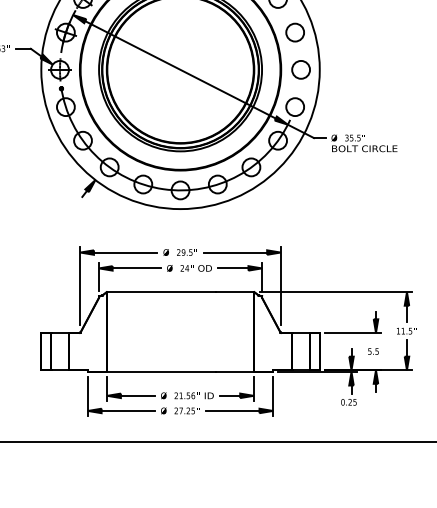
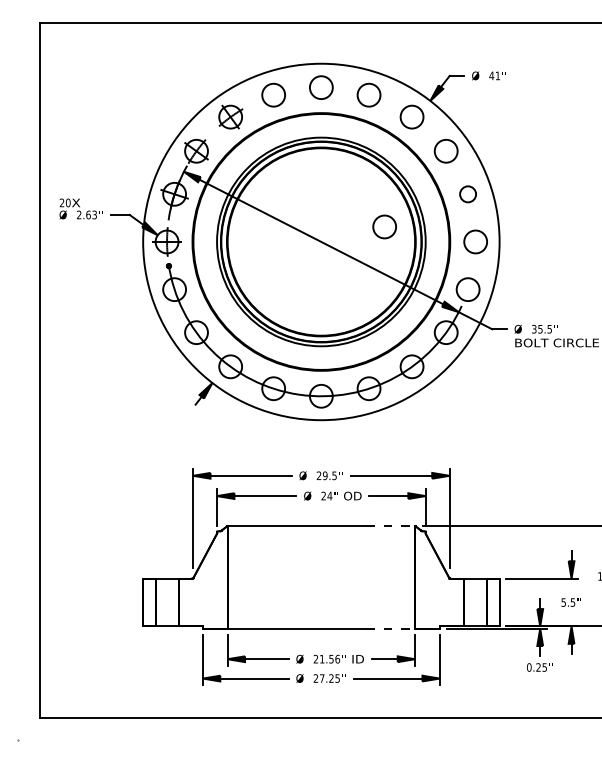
circle: (294, 32) -> (467, 194), size x0.7
circle: (229, 57) -> (384, 226), added
line: (235, 292) -> (391, 526), solid -> dashed
line: (235, 371) -> (391, 628), solid -> dashed

